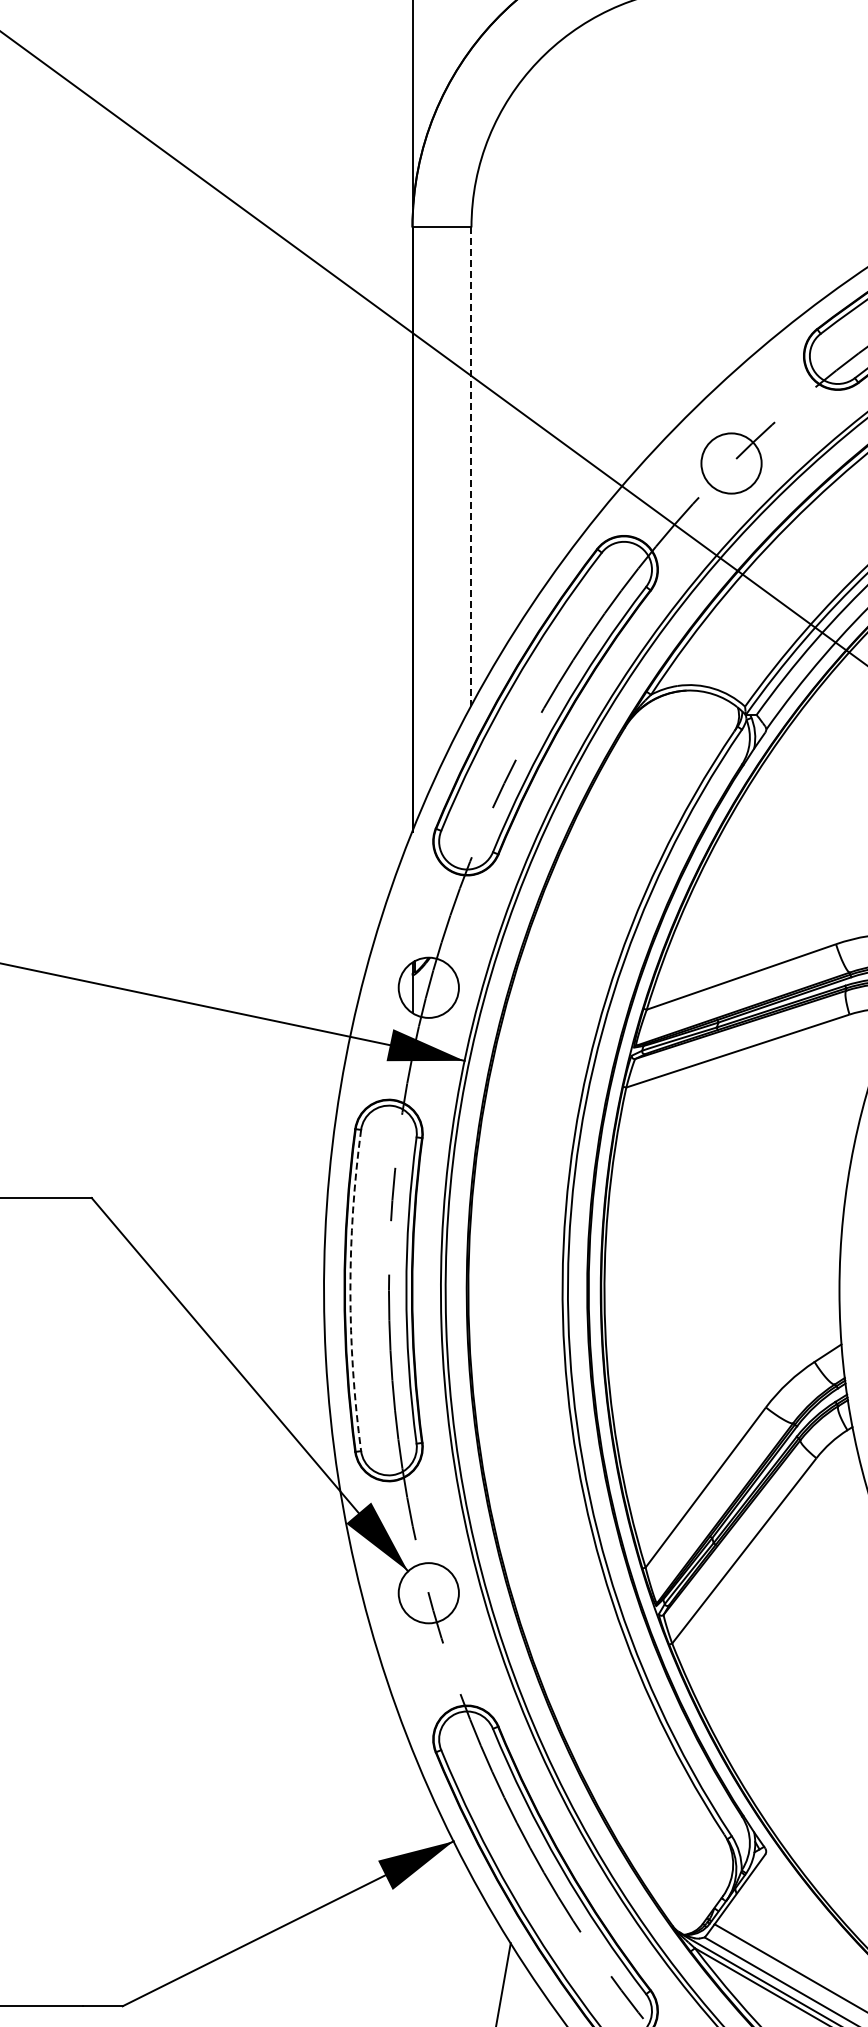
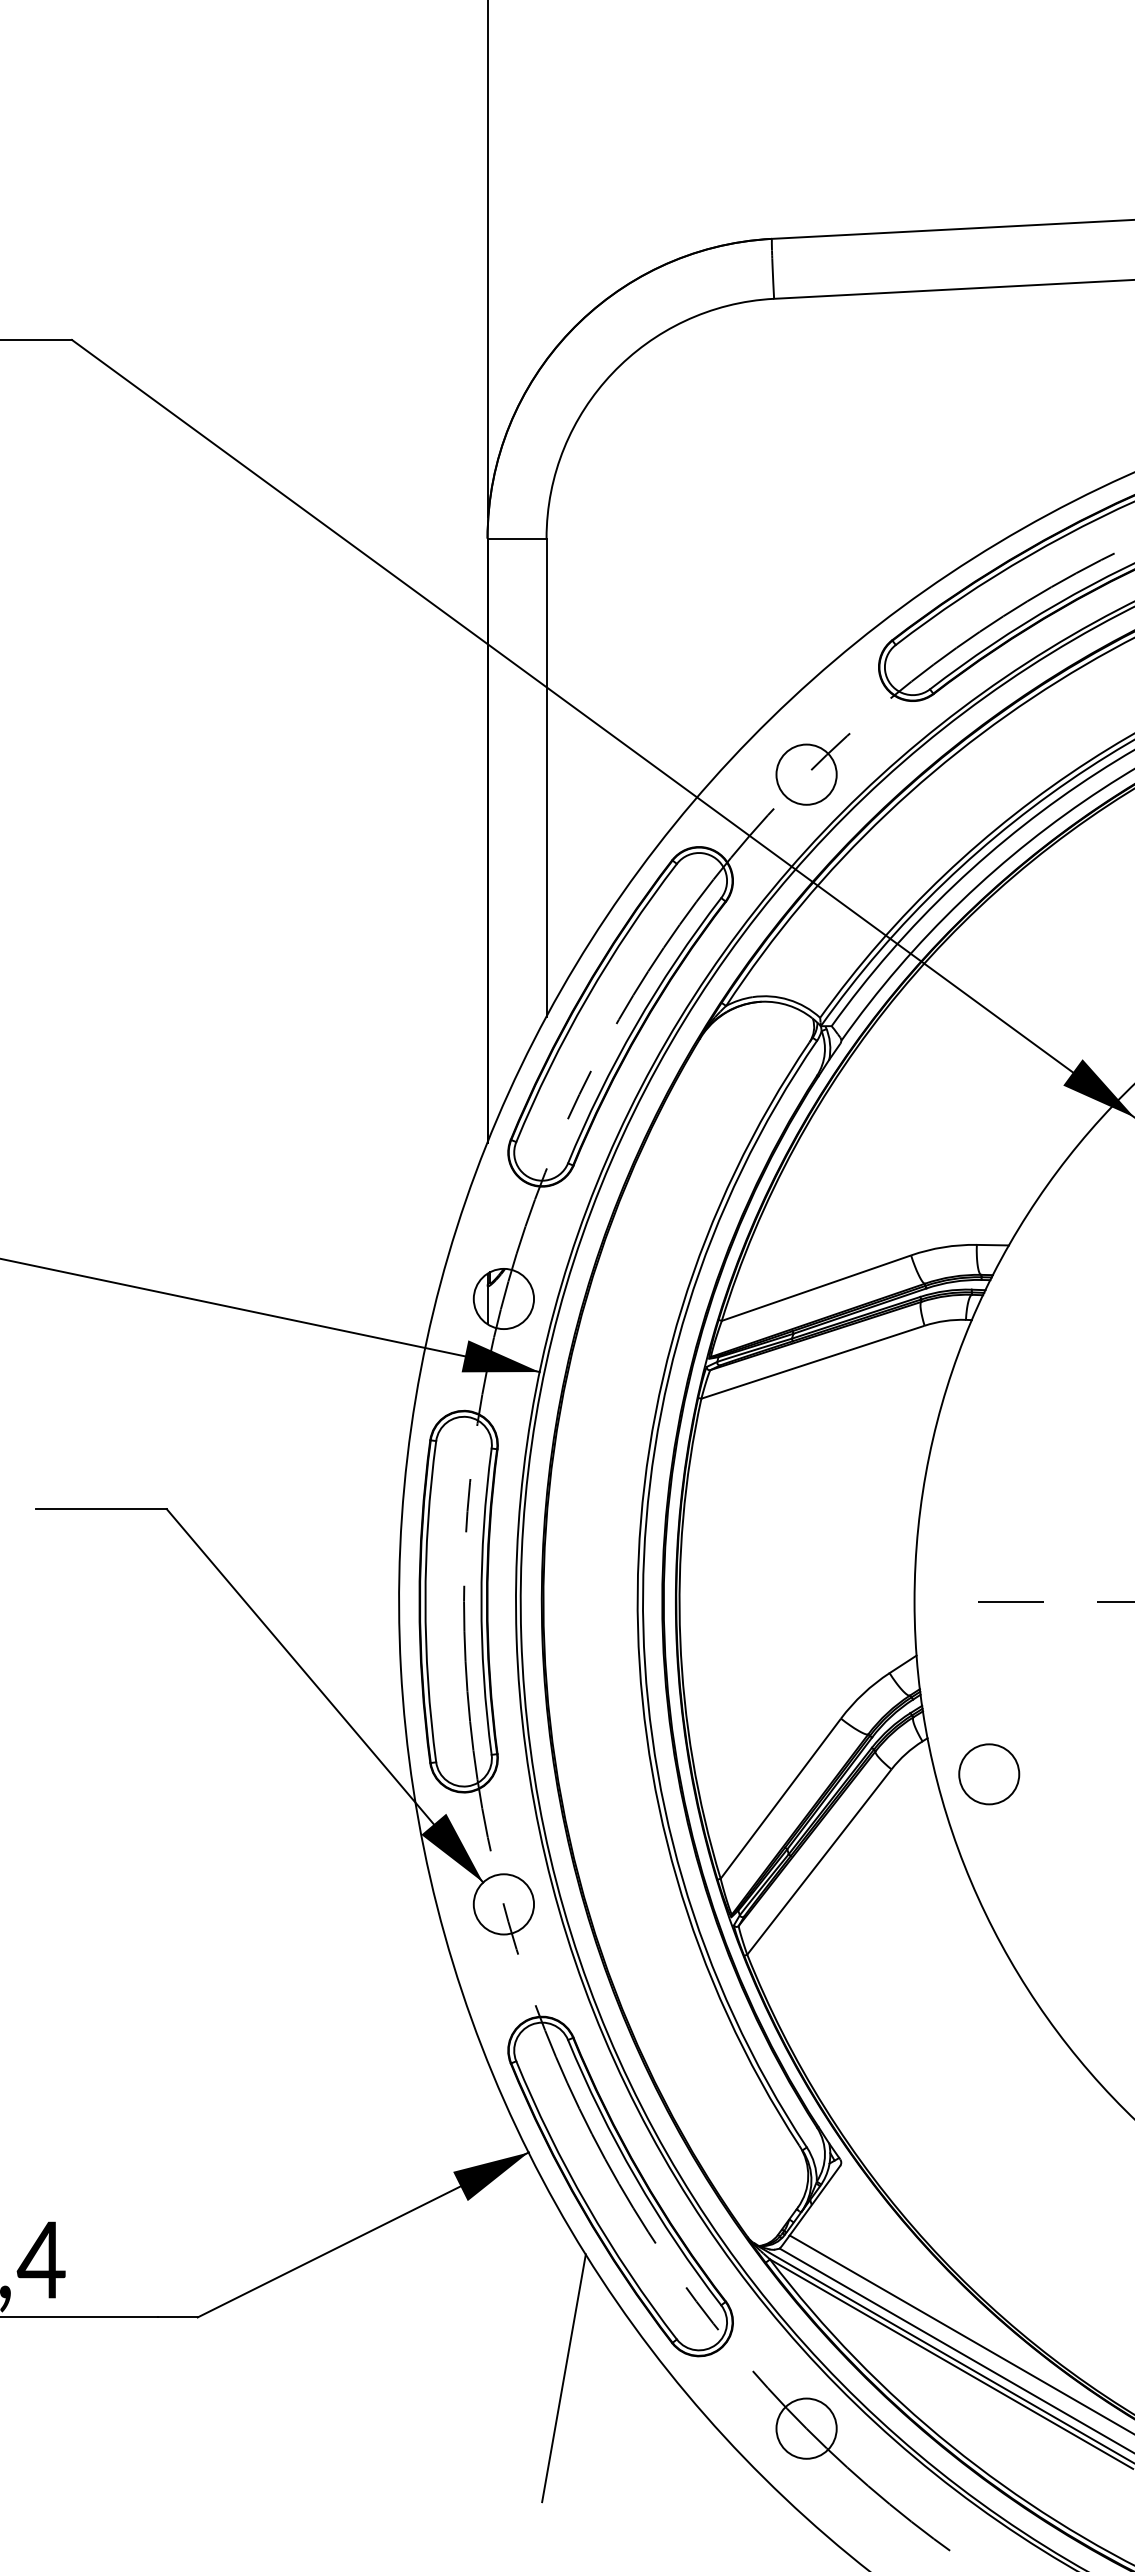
line: (471, 467) -> (546, 778), dashed -> solid
arc: (350, 1290) -> (425, 1601), dashed -> solid

